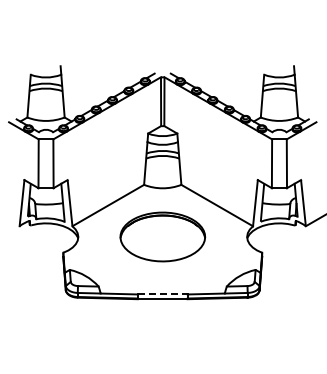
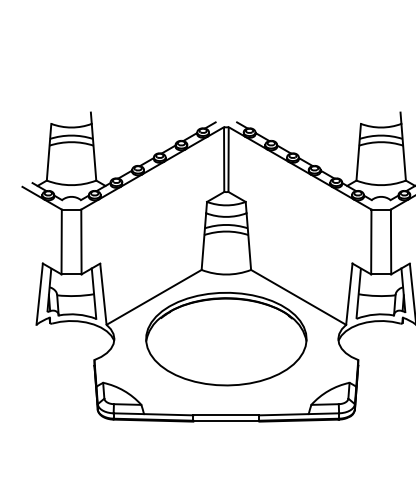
part: (162, 236) -> (226, 338), size x1.43
line: (162, 294) -> (226, 415), dashed -> solid

